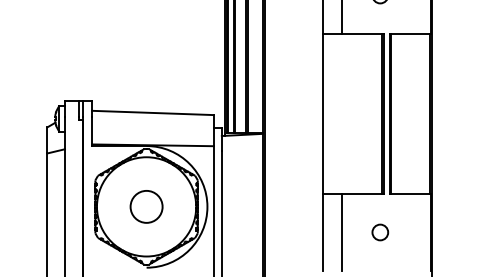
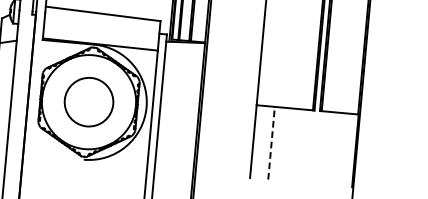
circle: (146, 206) -> (88, 101), size x1.6
line: (341, 232) -> (271, 143), solid -> dashed
circle: (380, 232) -> (308, 146), removed

